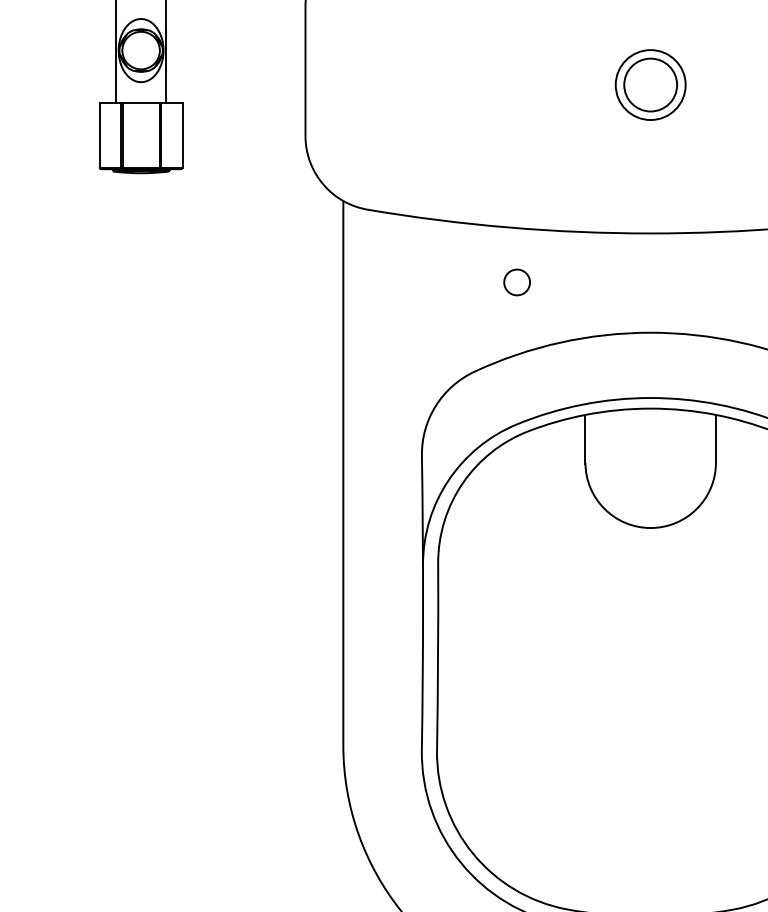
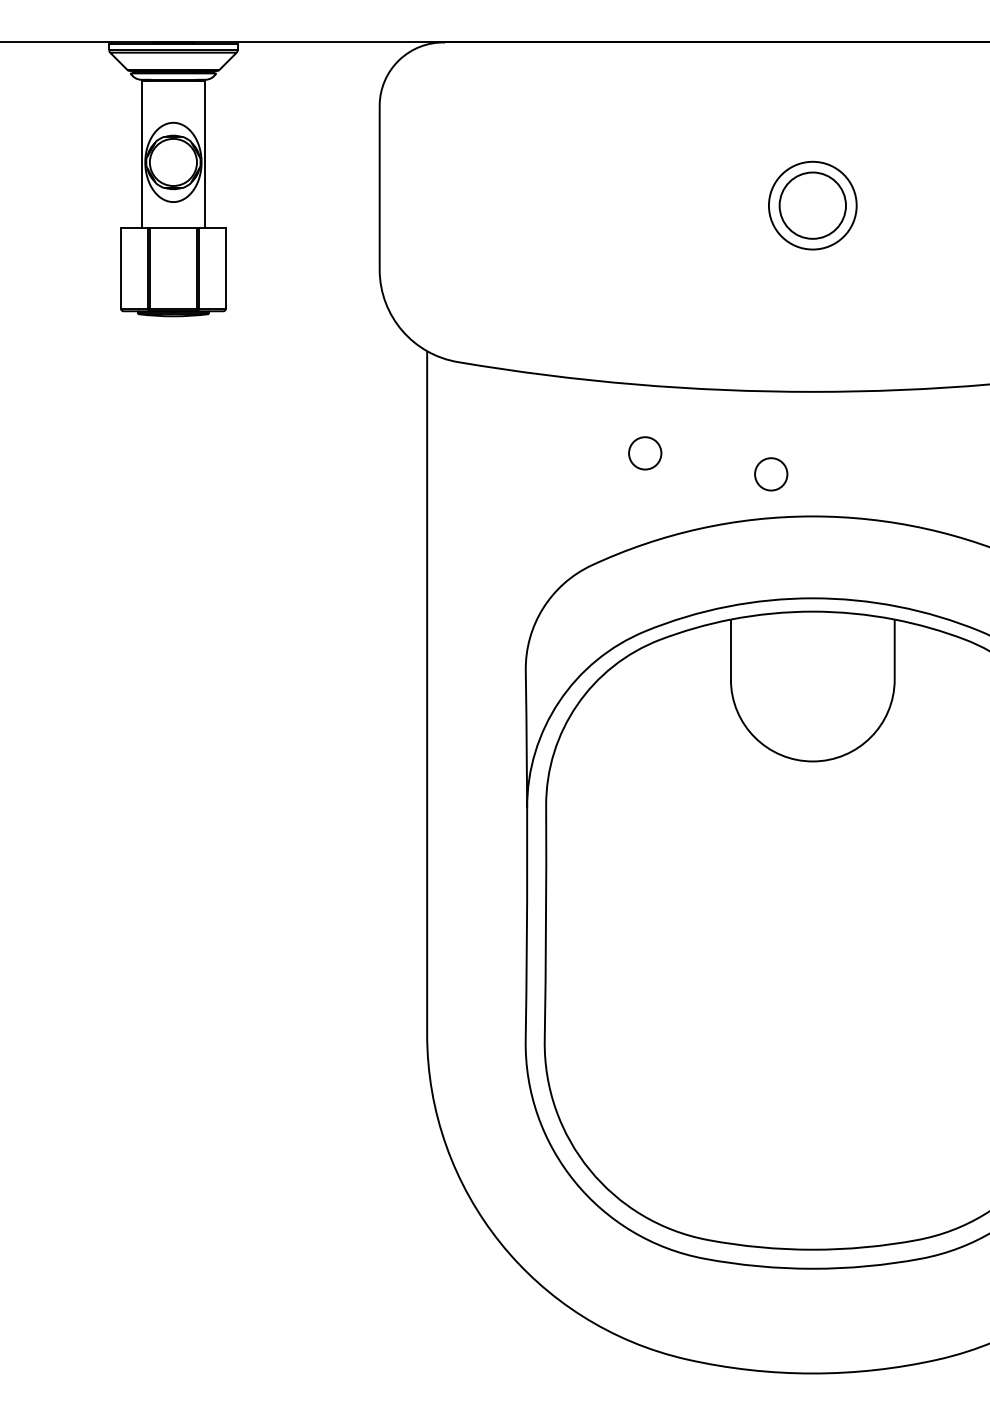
part: (617, 299) -> (771, 474), added

